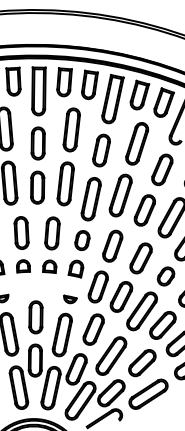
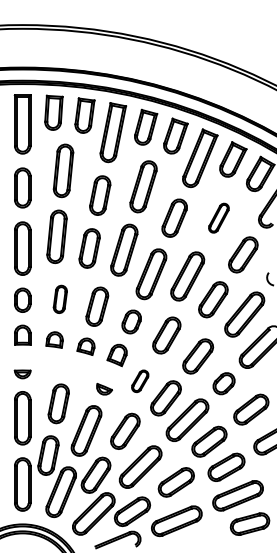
part: (136, 144) -> (218, 218), size x0.6
part: (21, 233) -> (60, 299), size x0.7
part: (97, 287) -> (139, 381), size x0.6

